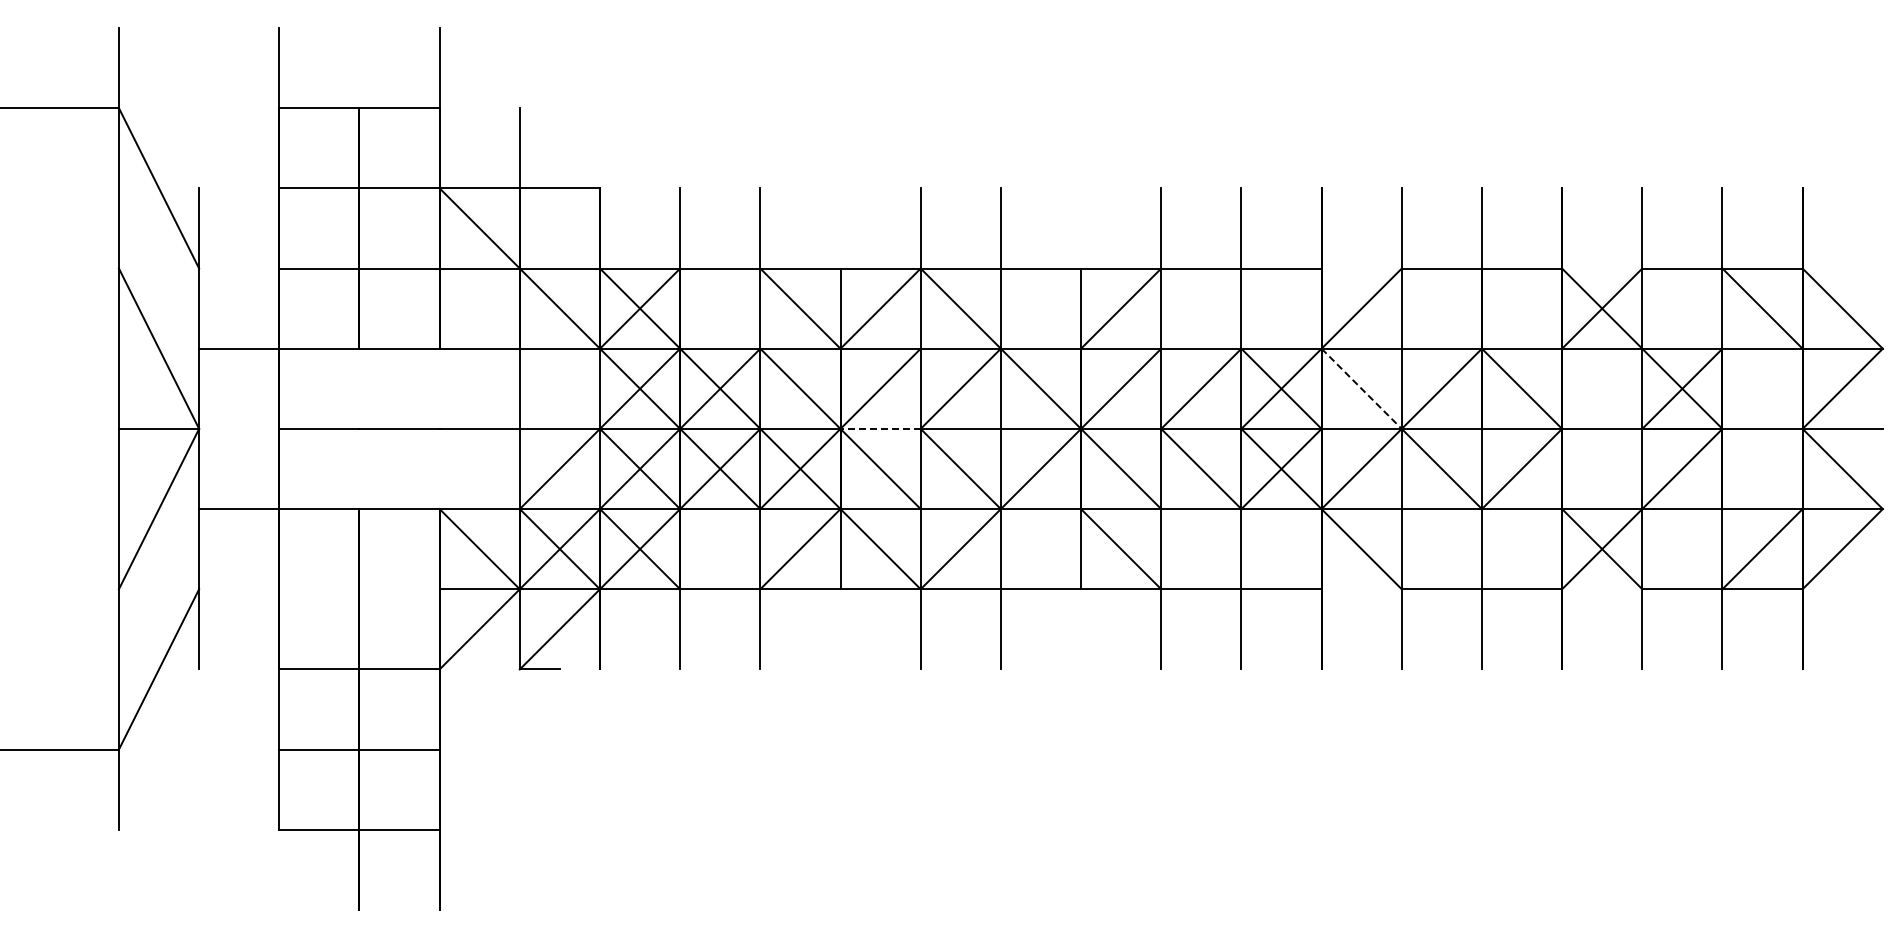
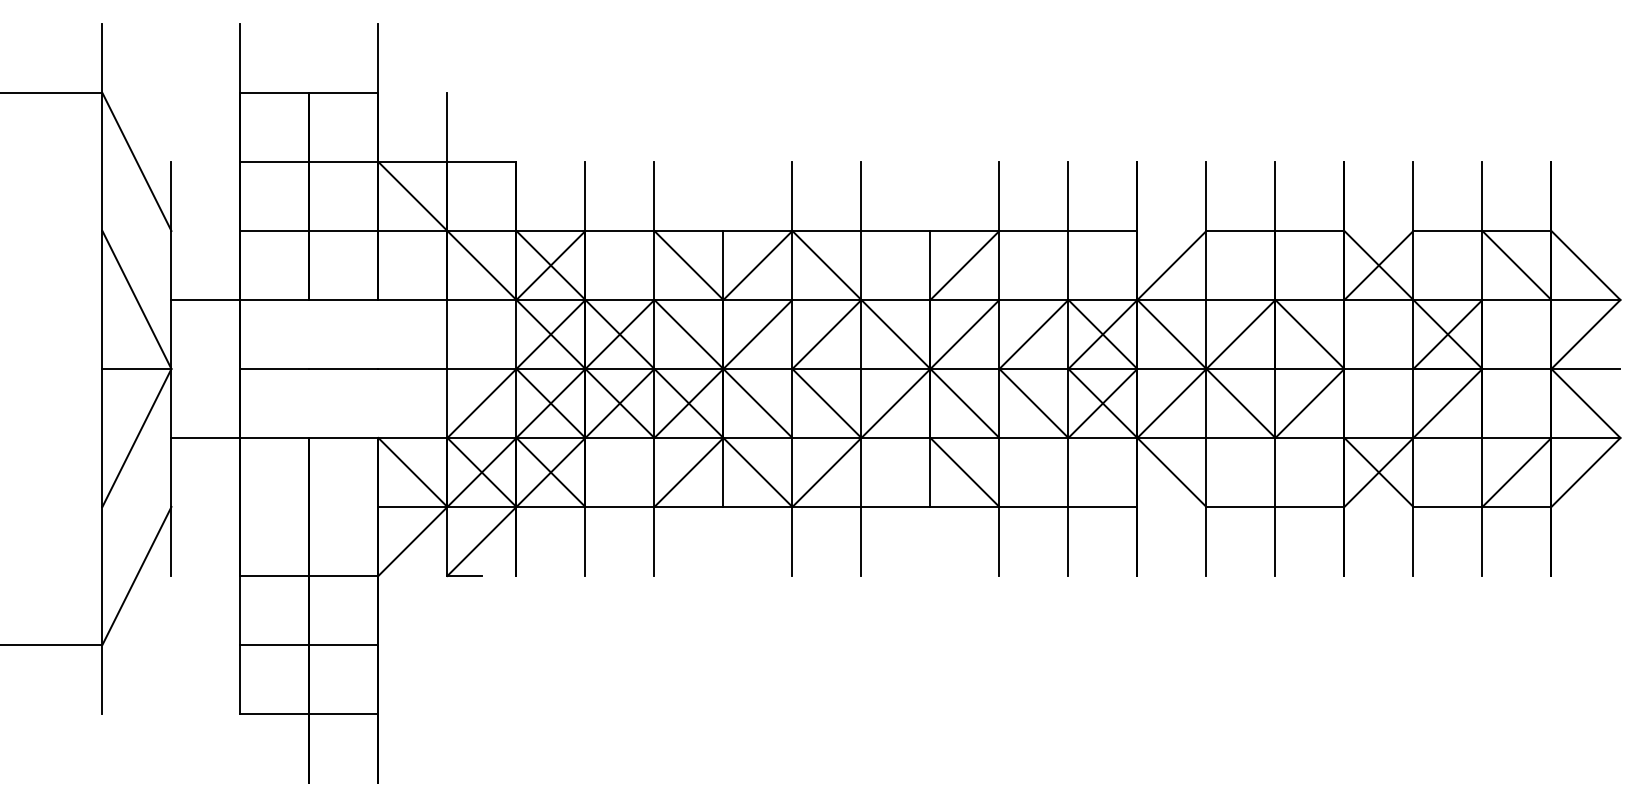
line: (1361, 388) -> (1171, 334), dashed -> solid
line: (880, 428) -> (757, 368), dashed -> solid

